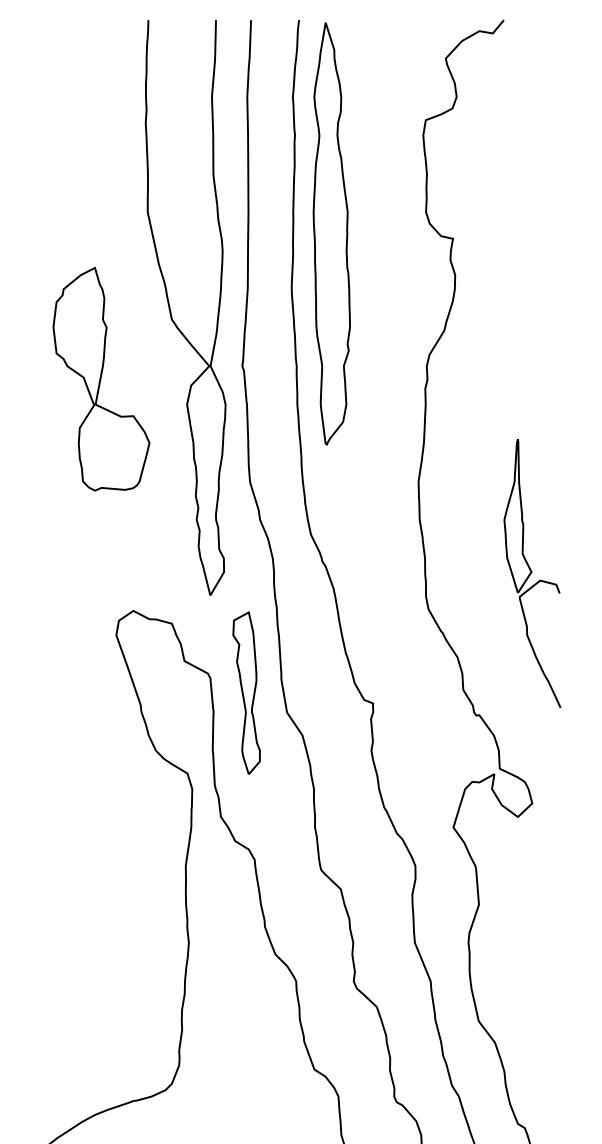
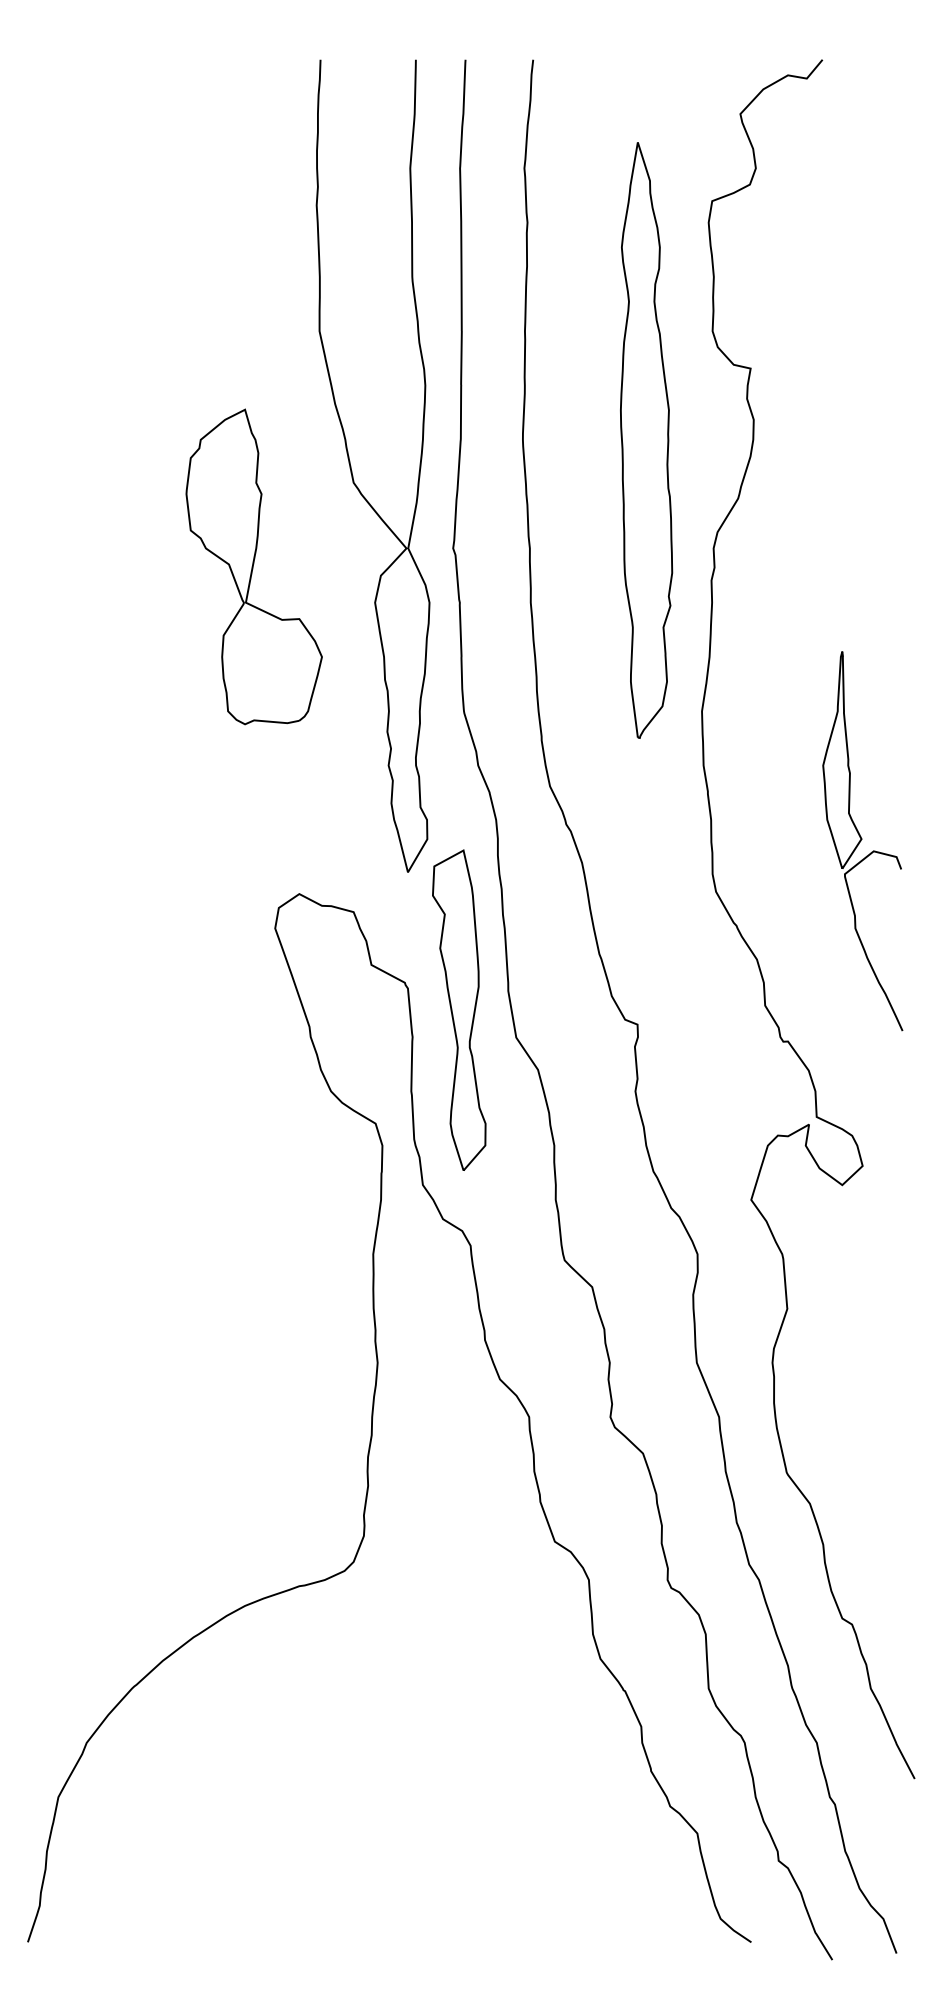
part: (331, 233) -> (646, 440), moved
part: (246, 693) -> (458, 1010), size x1.4

